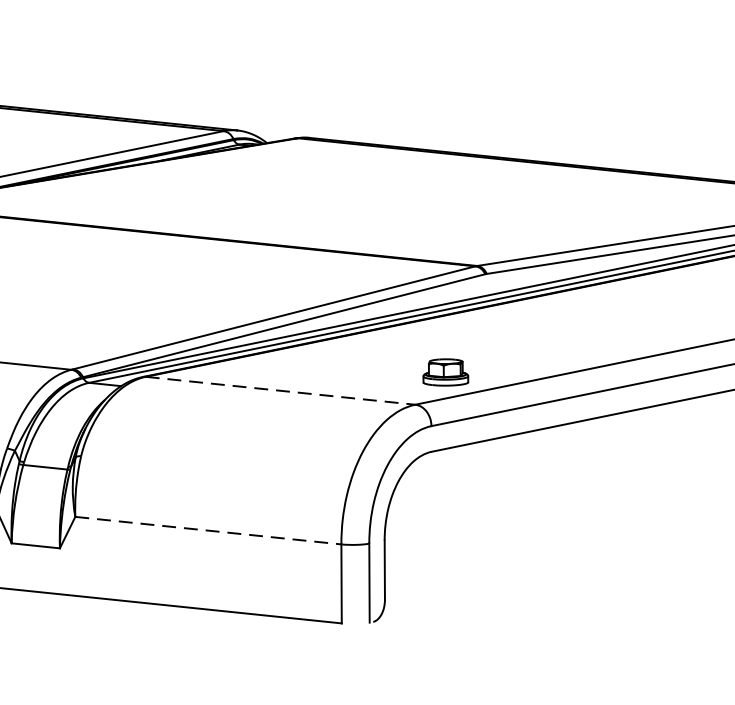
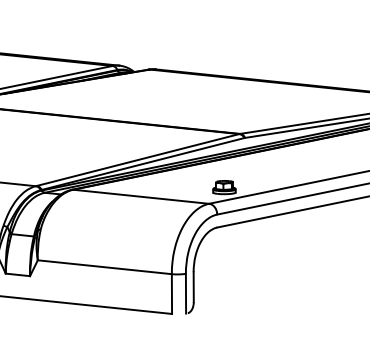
line: (281, 390) -> (141, 196), dashed -> solid
line: (209, 531) -> (105, 267), dashed -> solid

